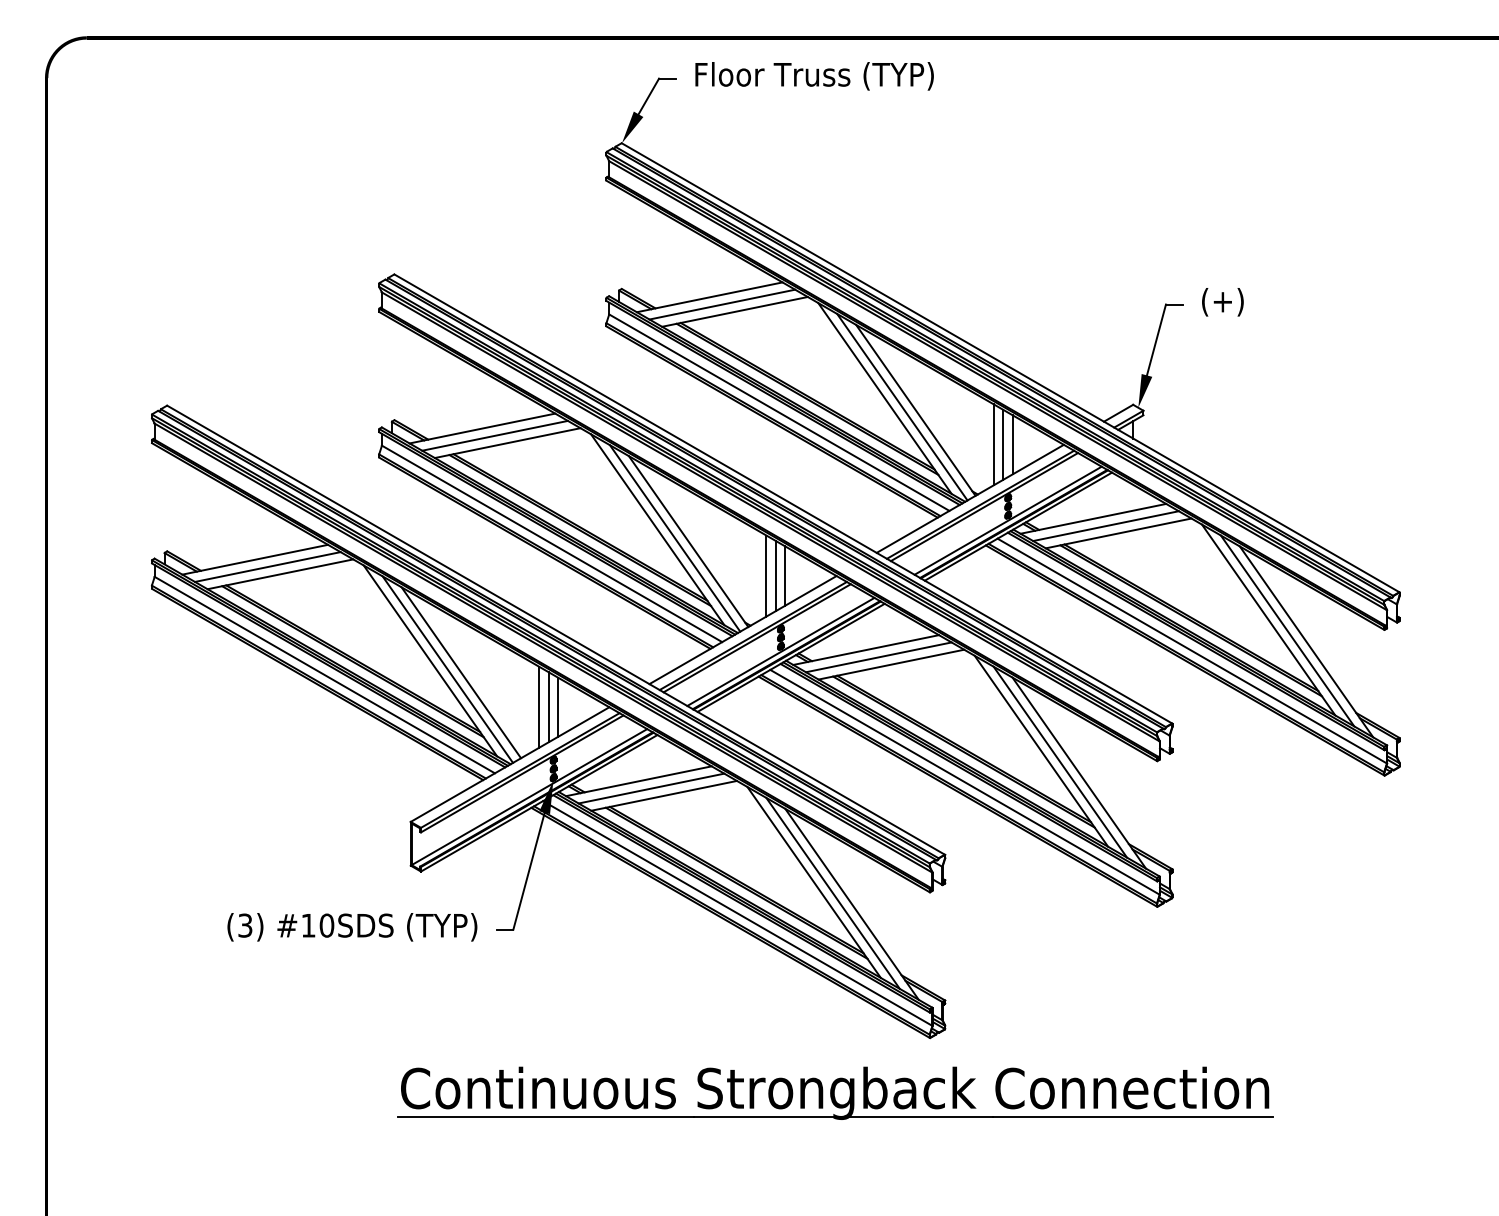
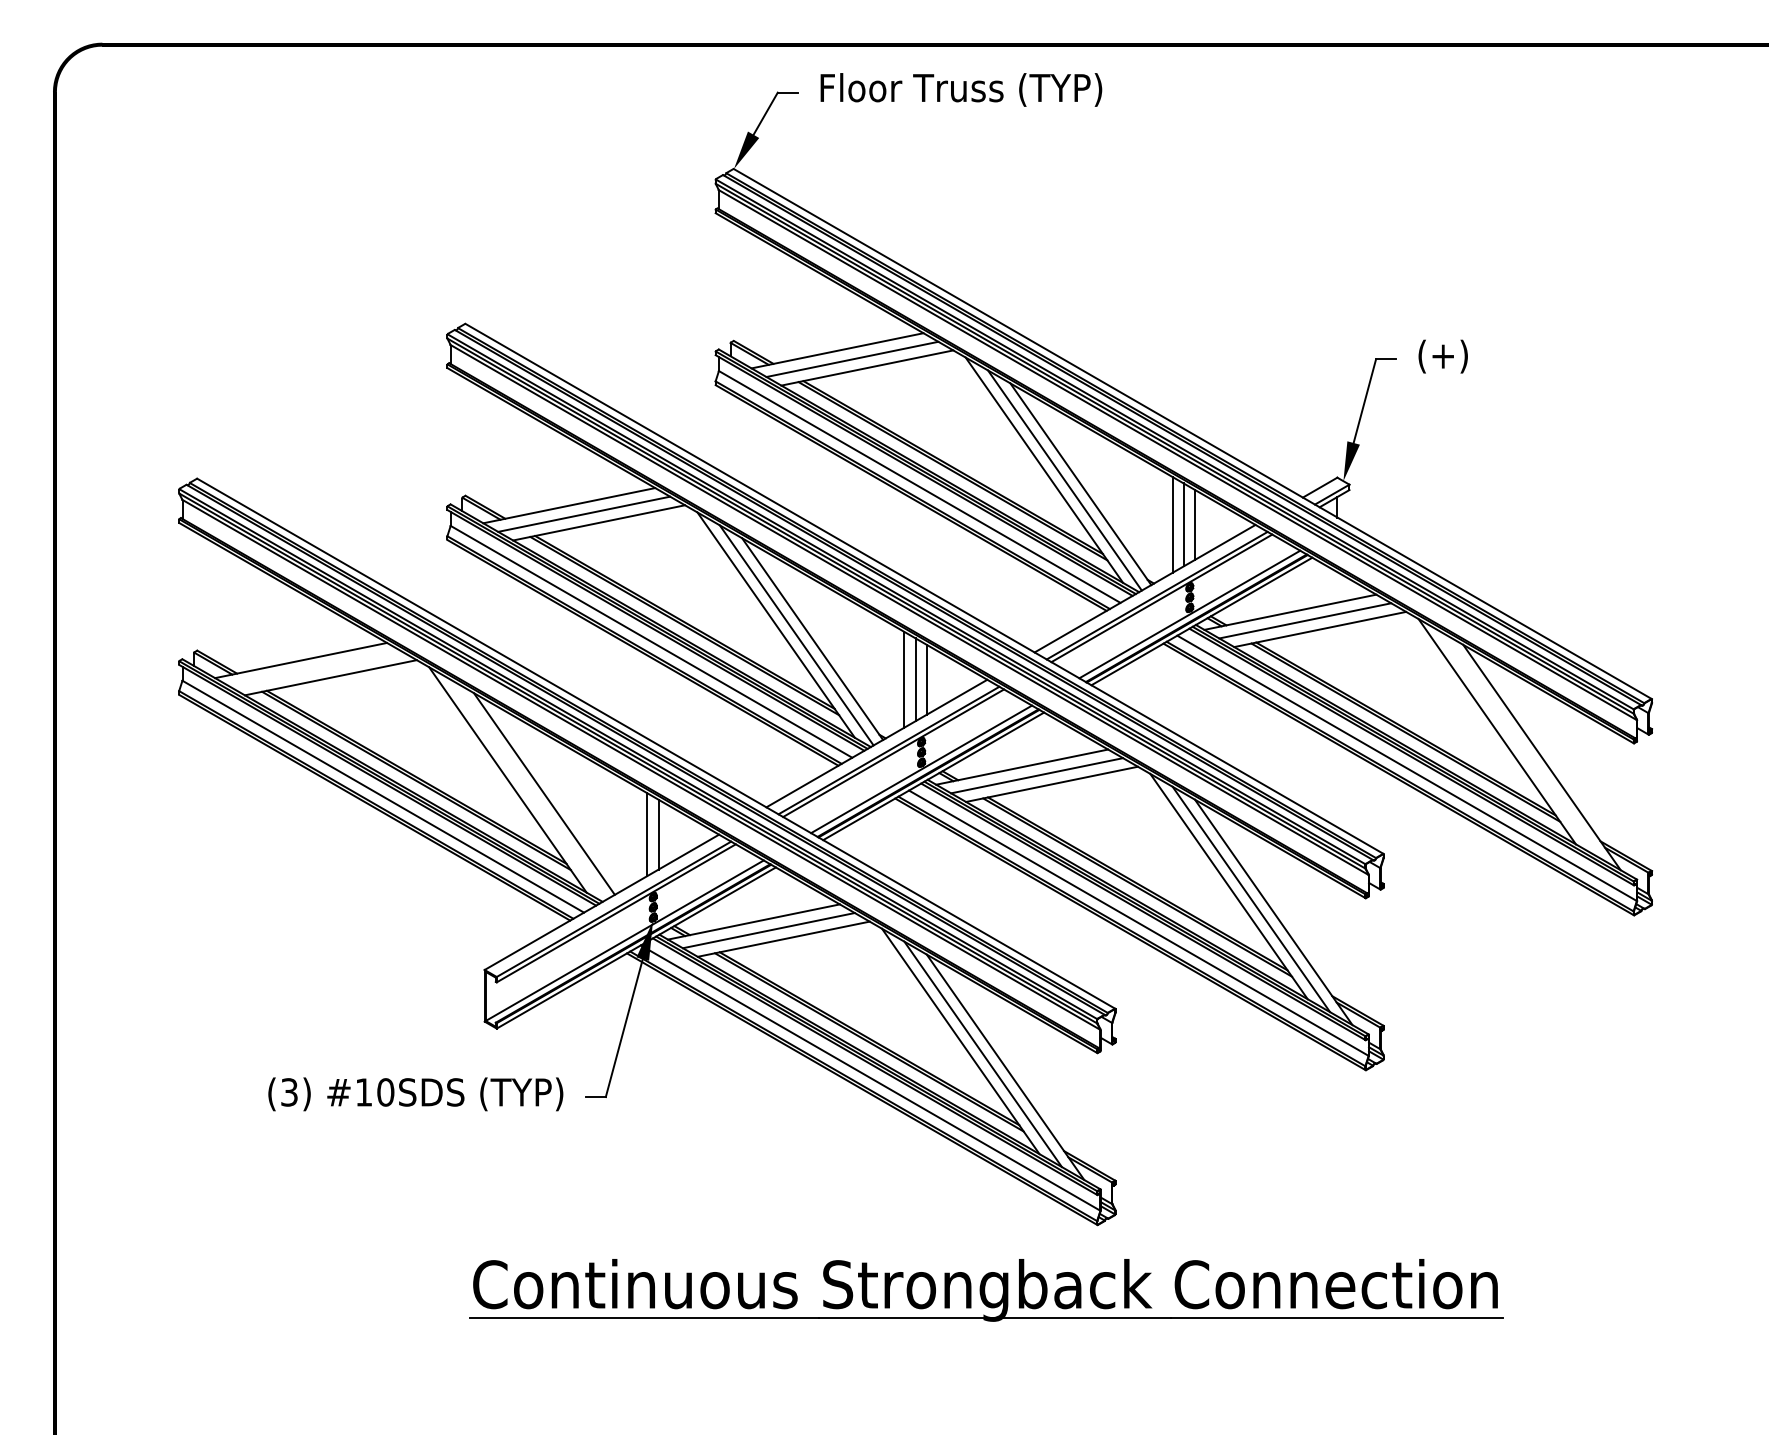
line: (267, 566) -> (315, 668), removed
line: (1287, 630) -> (1519, 744), removed
line: (447, 669) -> (528, 790), removed
line: (539, 706) -> (636, 833), removed

